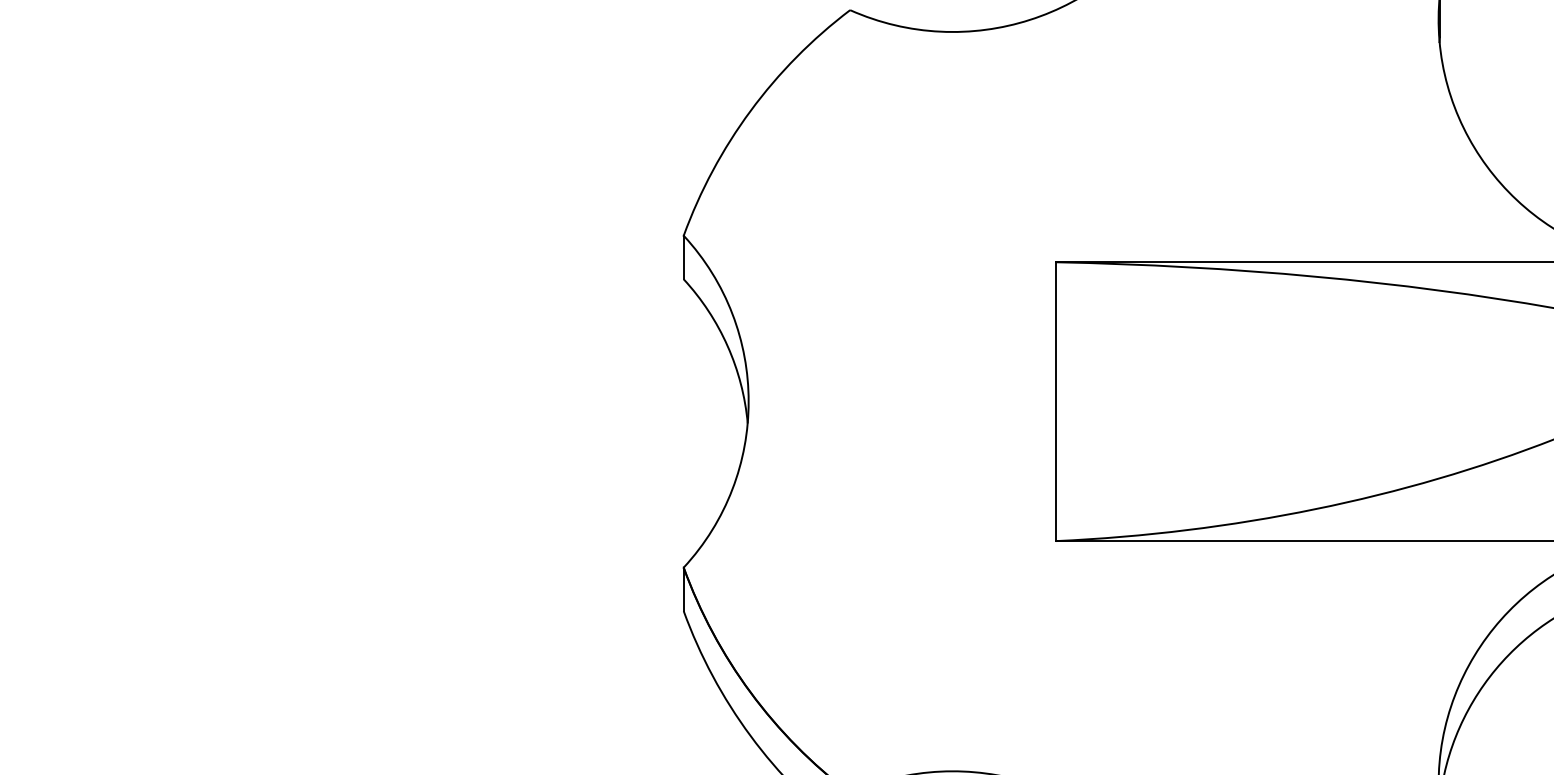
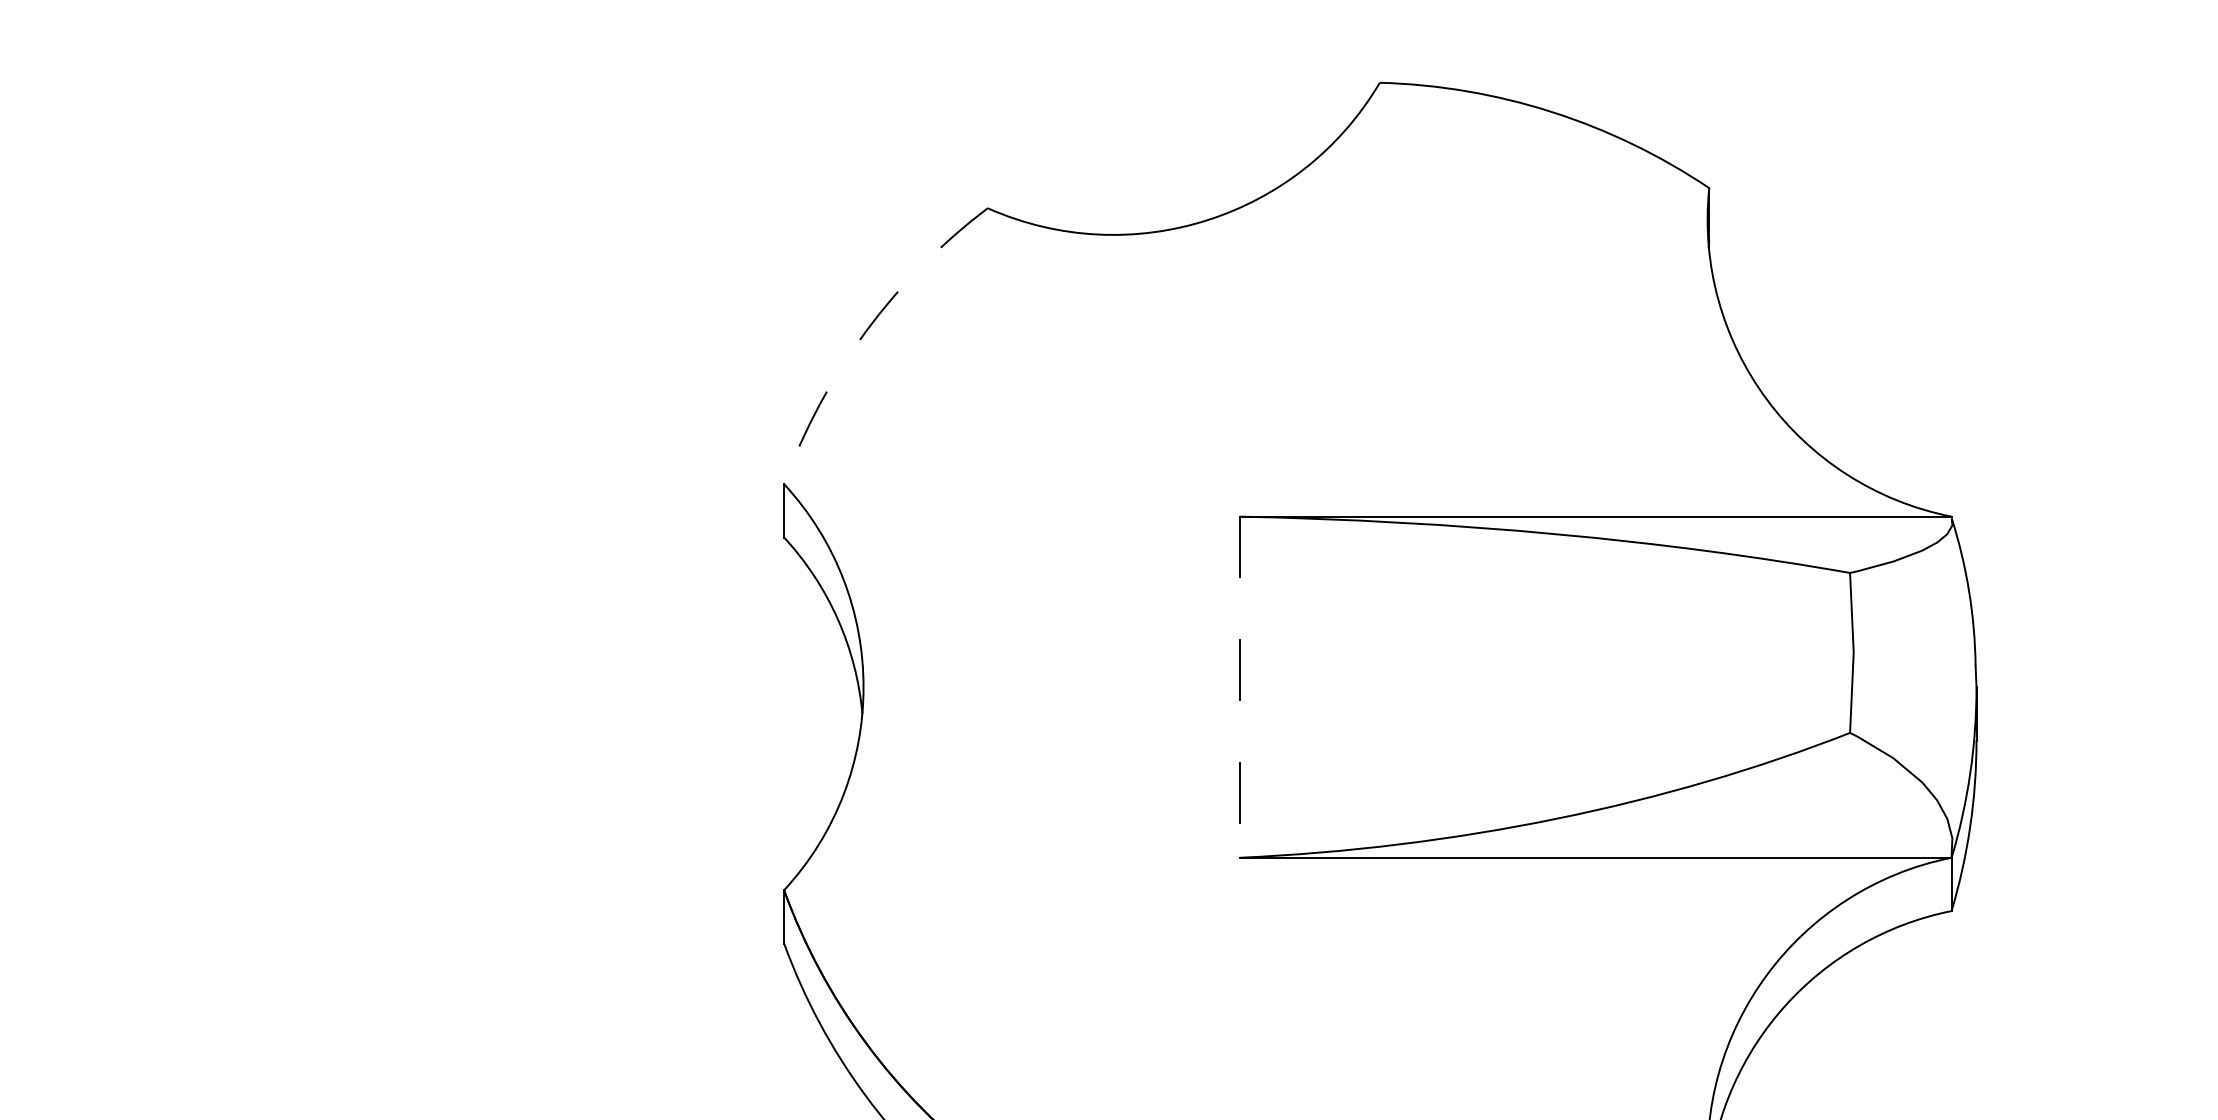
arc: (750, 110) -> (865, 331), solid -> dashed
line: (1055, 401) -> (1239, 687), solid -> dashed

